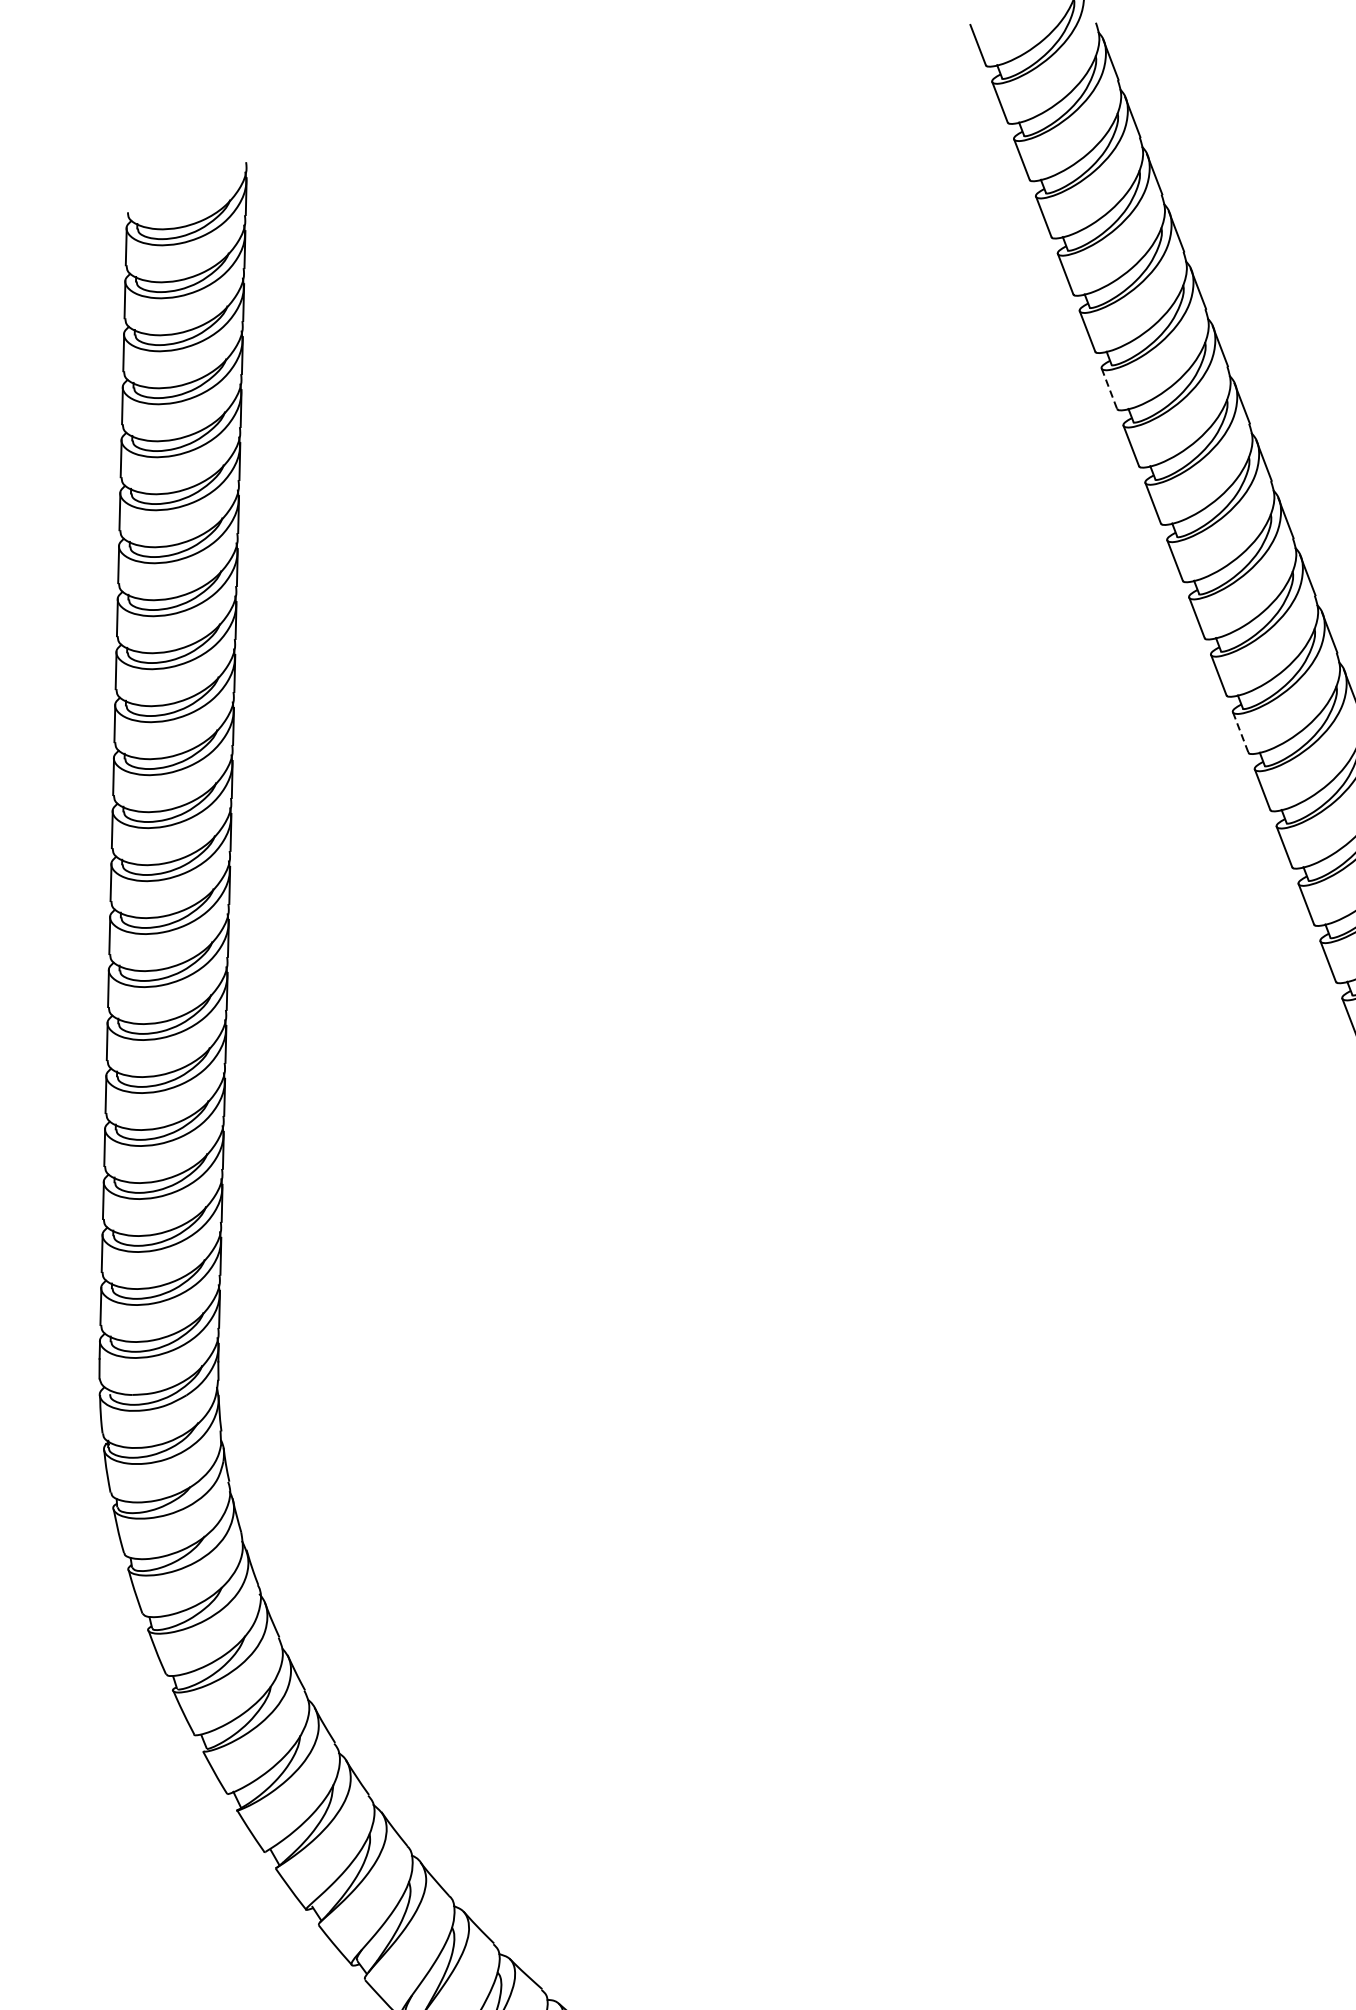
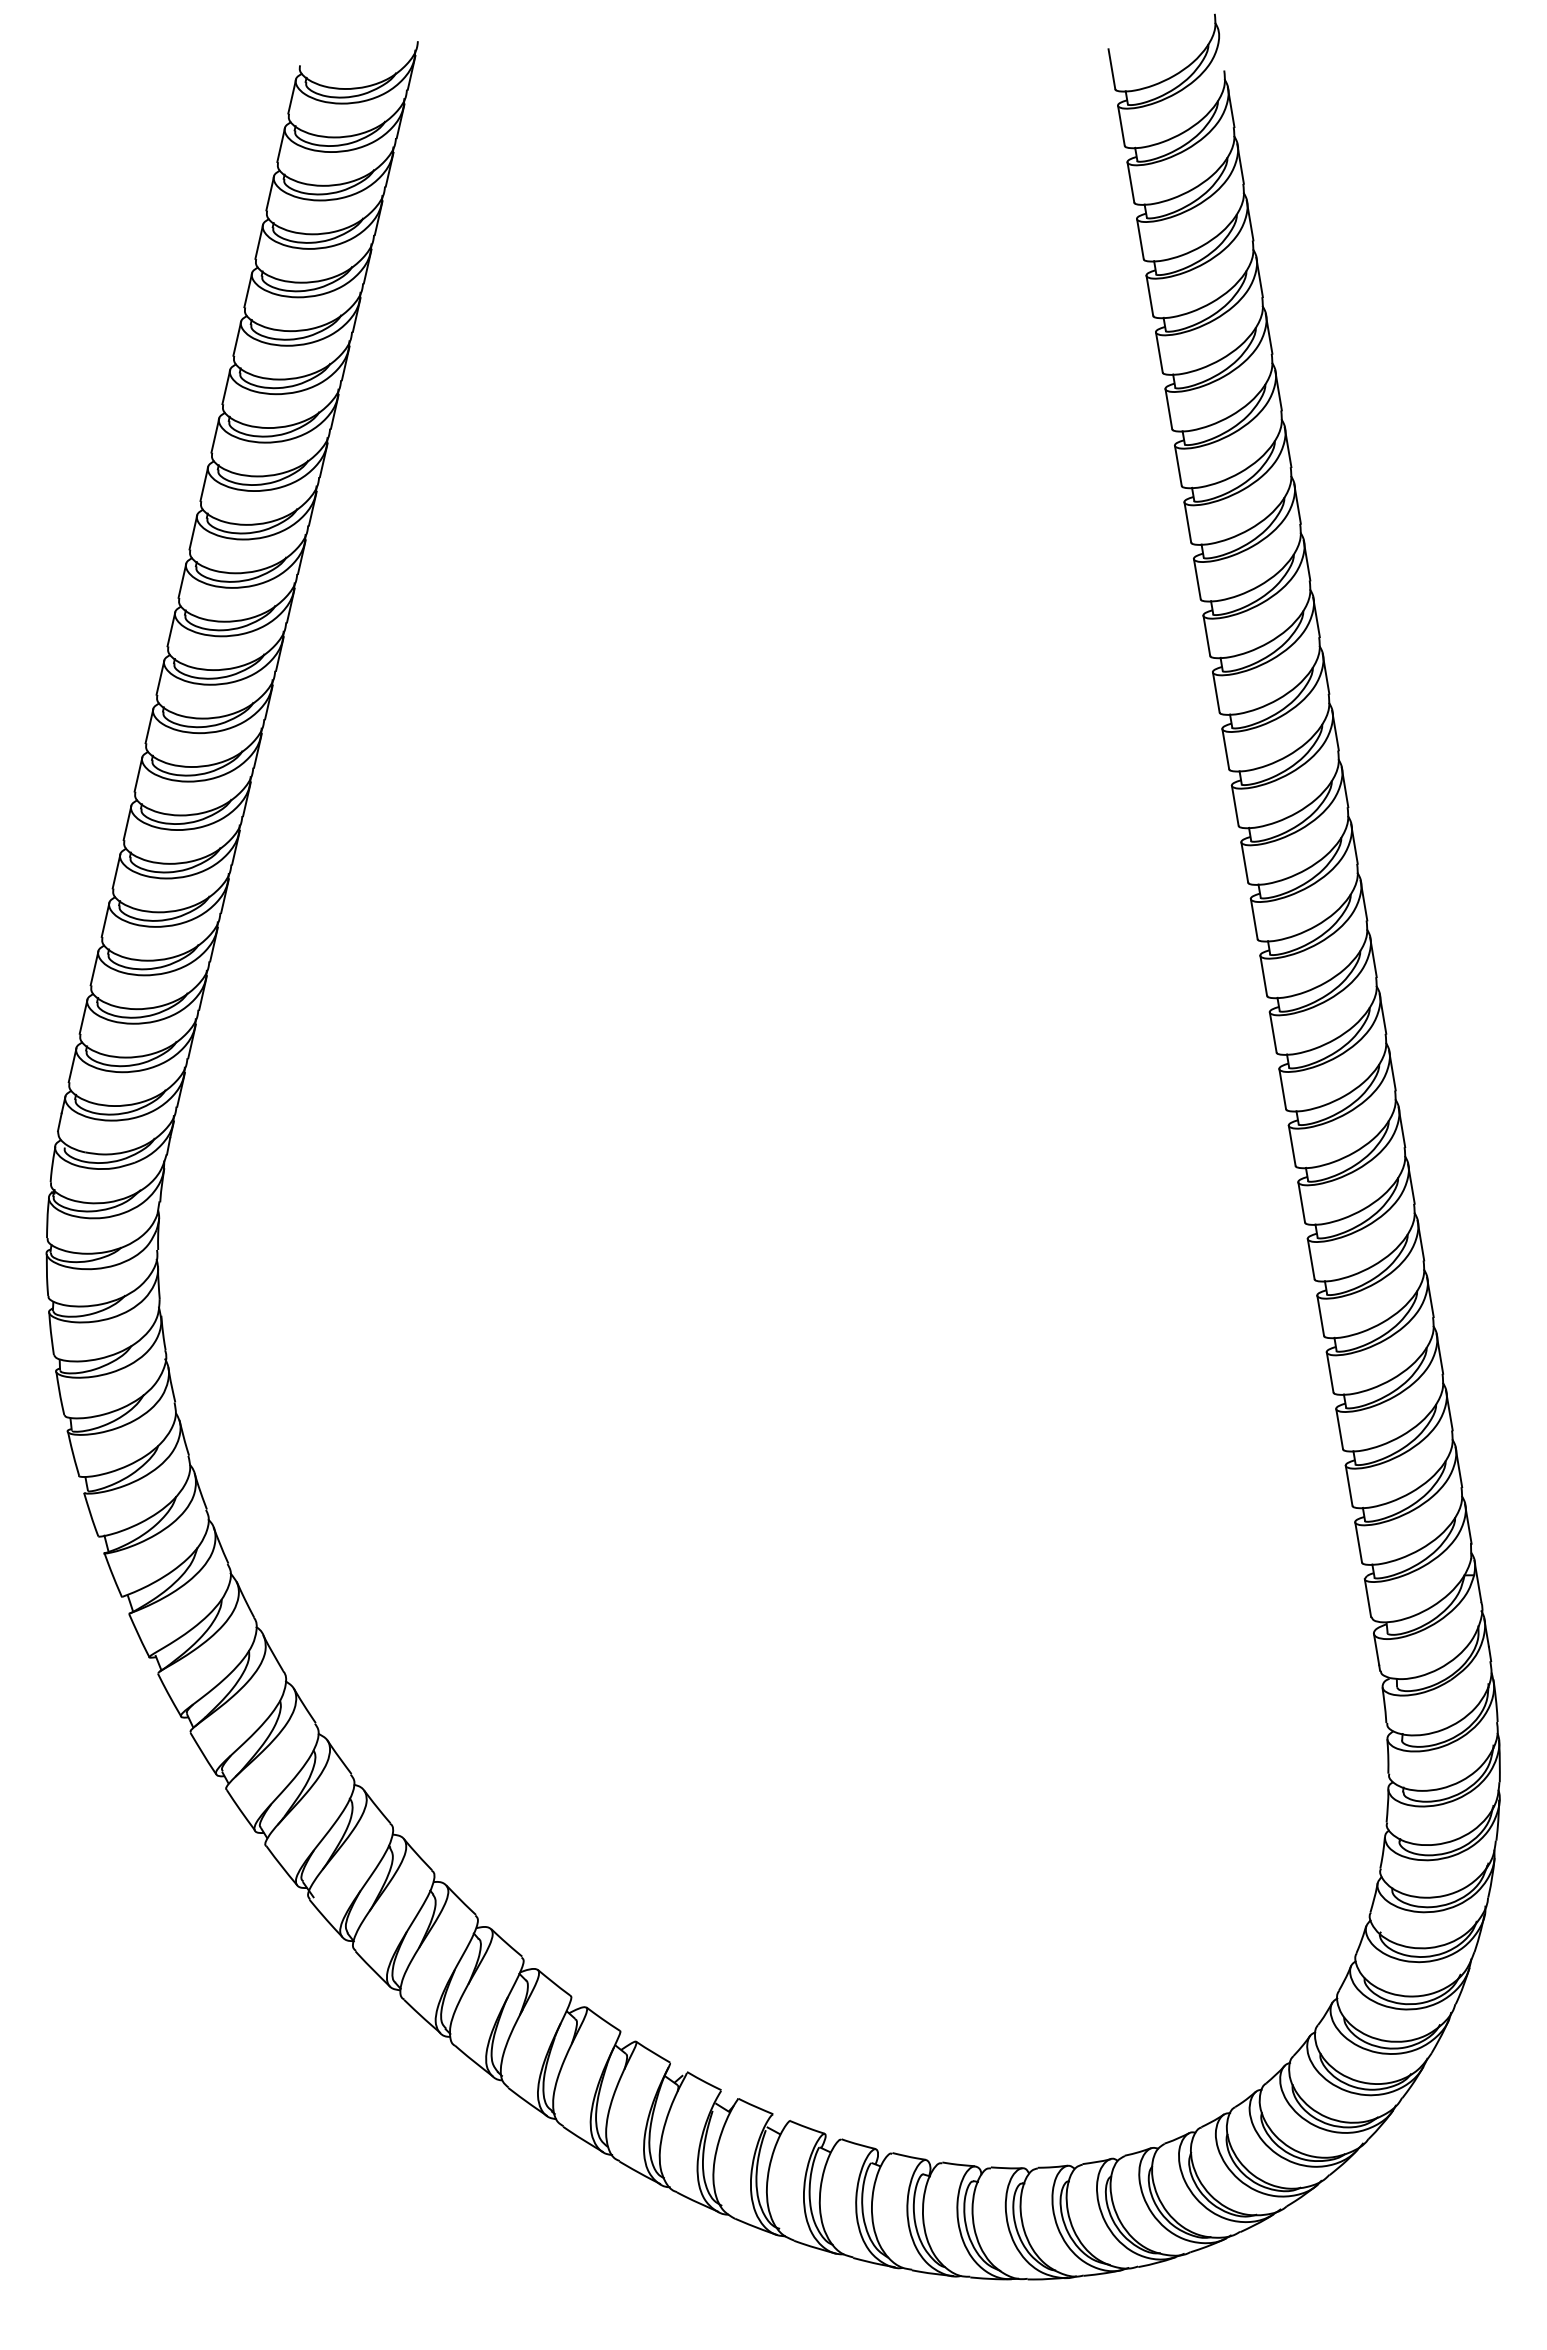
line: (1109, 389) -> (1168, 409), dashed -> solid
line: (1240, 732) -> (1225, 749), dashed -> solid

